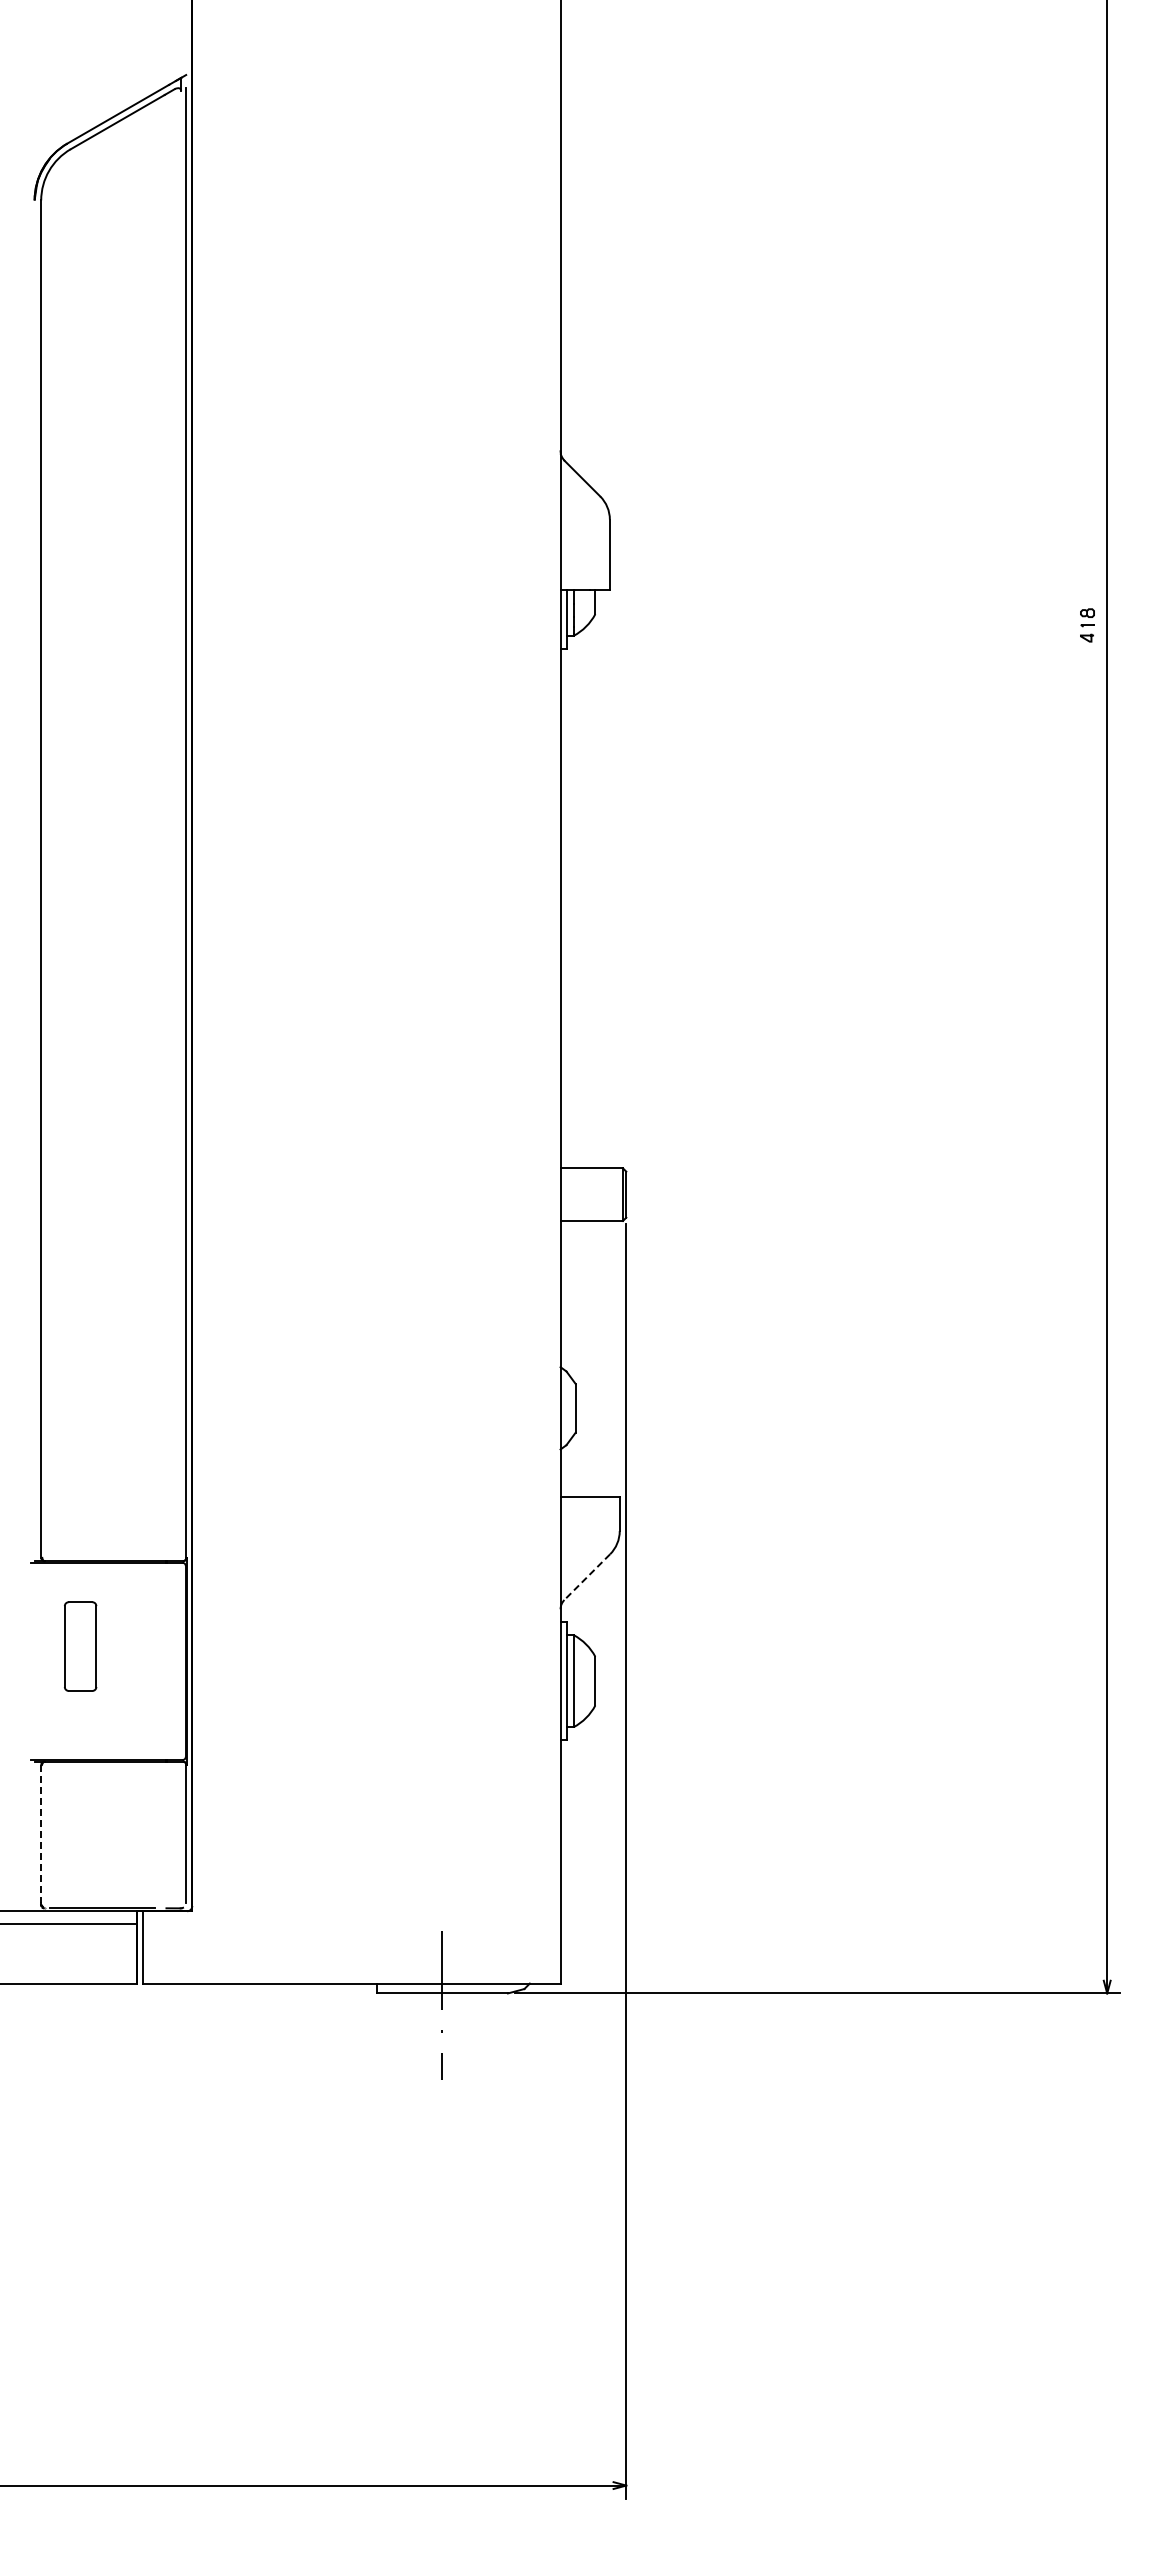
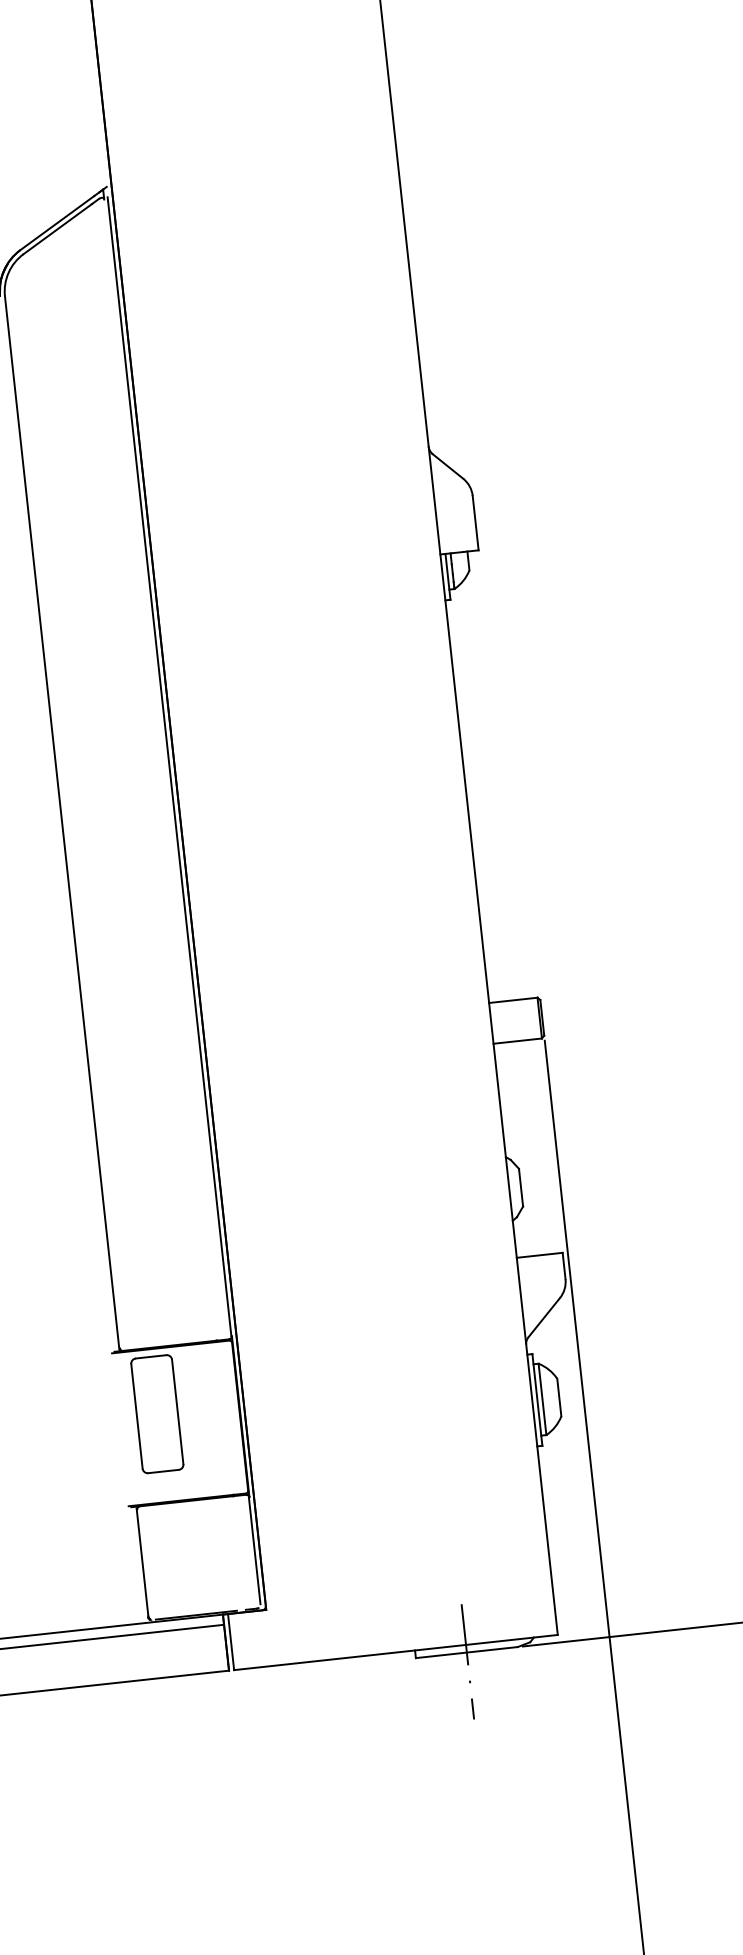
line: (586, 1577) -> (543, 1317), dashed -> solid
part: (80, 1646) -> (157, 1414), size x1.67
line: (41, 1834) -> (142, 1563), dashed -> solid

